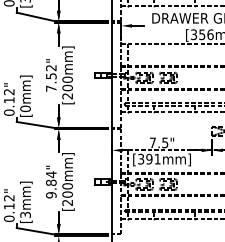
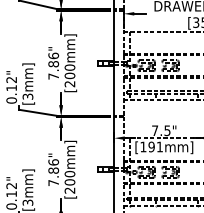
text: (51, 71) -> (53, 59), 7.52" -> 7.86"
text: (25, 108) -> (27, 96), [0mm] -> [3mm]
text: (141, 158) -> (143, 146), [391mm] -> [191mm]
text: (51, 184) -> (53, 172), 9.84" -> 7.86"

